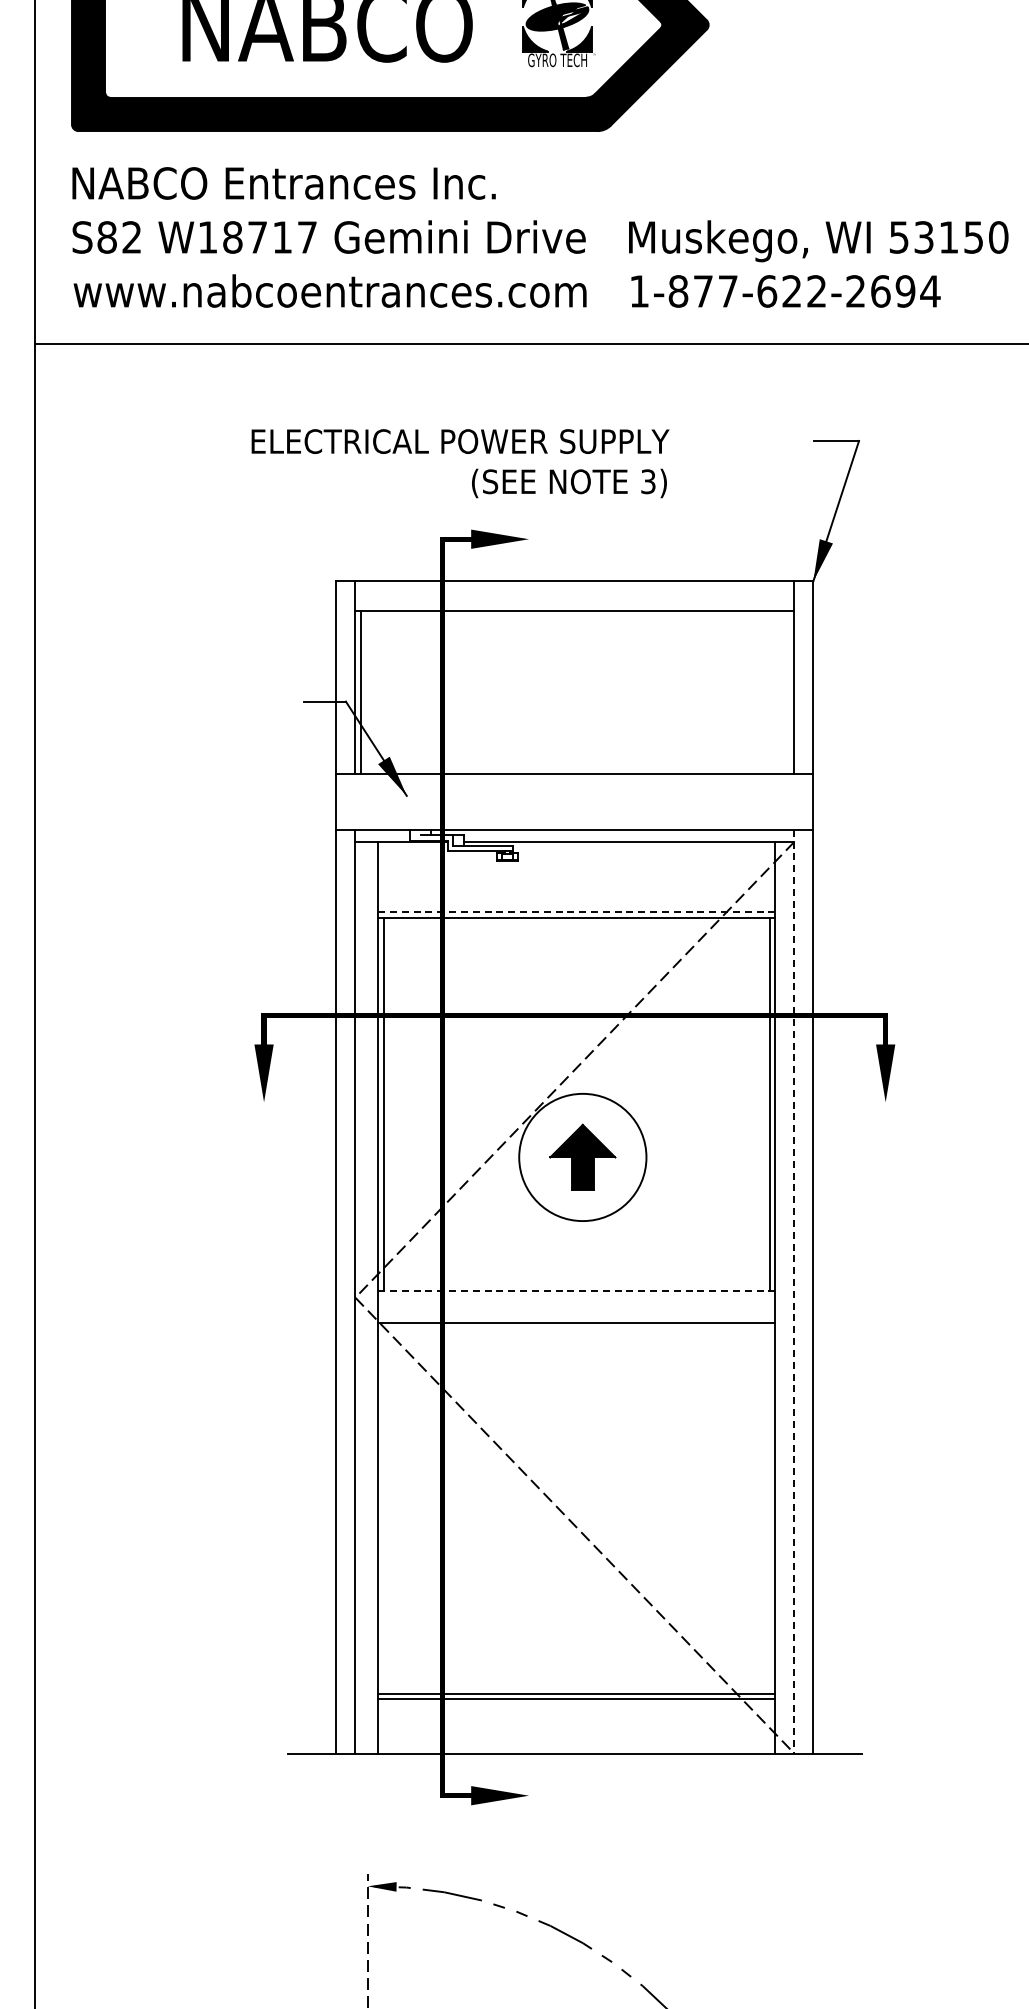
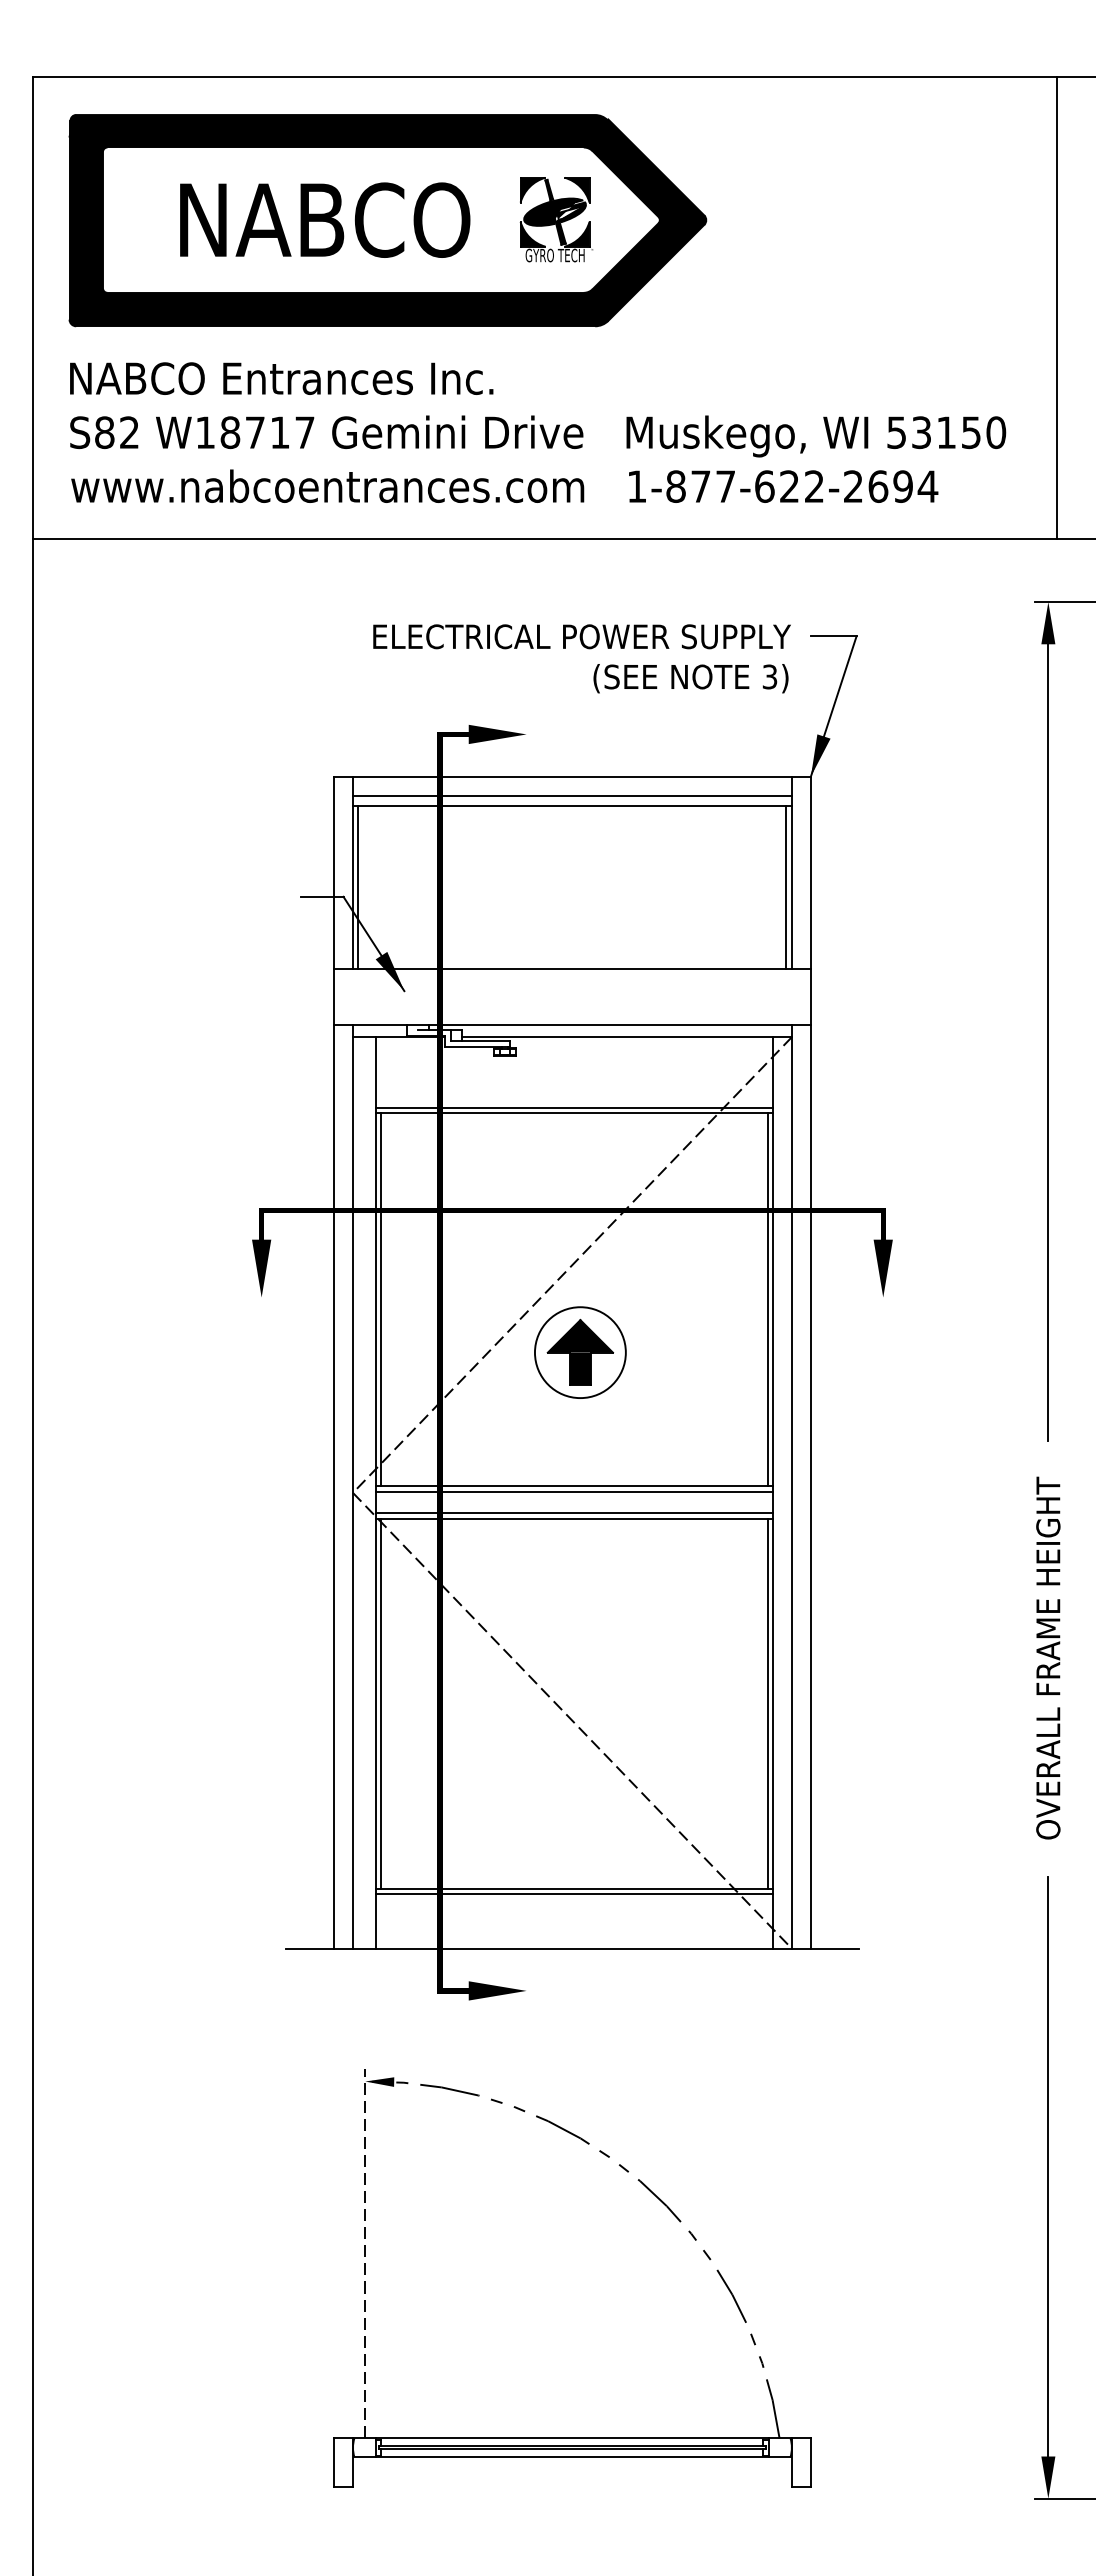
text: (459, 463) -> (581, 658), moved
line: (573, 600) -> (571, 795), added
line: (788, 692) -> (786, 887), added
line: (575, 912) -> (573, 1107), dashed -> solid
circle: (581, 1157) -> (579, 1352), size x0.71
line: (575, 1291) -> (573, 1486), dashed -> solid
line: (793, 1291) -> (791, 1486), dashed -> solid
line: (576, 1296) -> (574, 1491), added
line: (576, 1318) -> (574, 1513), added
line: (383, 1508) -> (381, 1703), added
line: (769, 1508) -> (767, 1703), added

